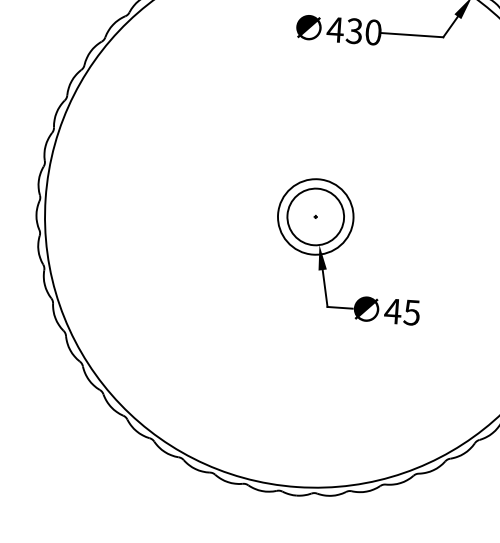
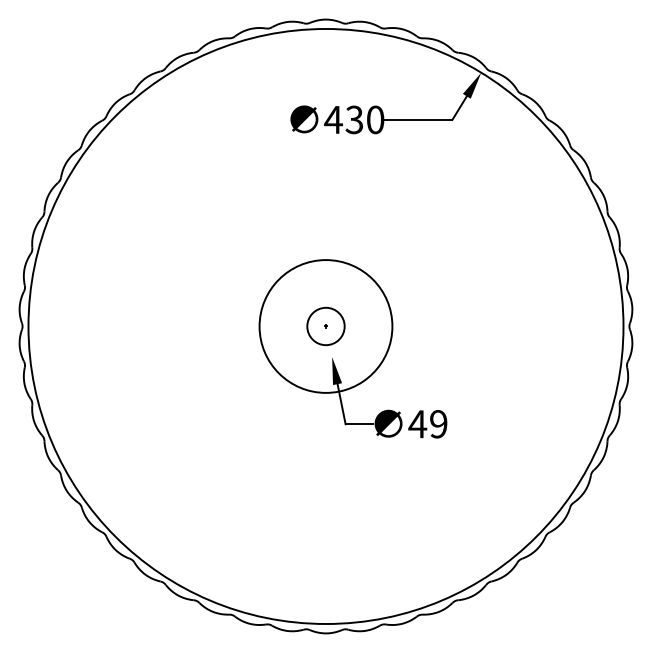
circle: (315, 216) -> (325, 326), size x0.6
circle: (315, 216) -> (325, 326), size x1.6
text: (411, 312) -> (438, 424), 45 -> 49

